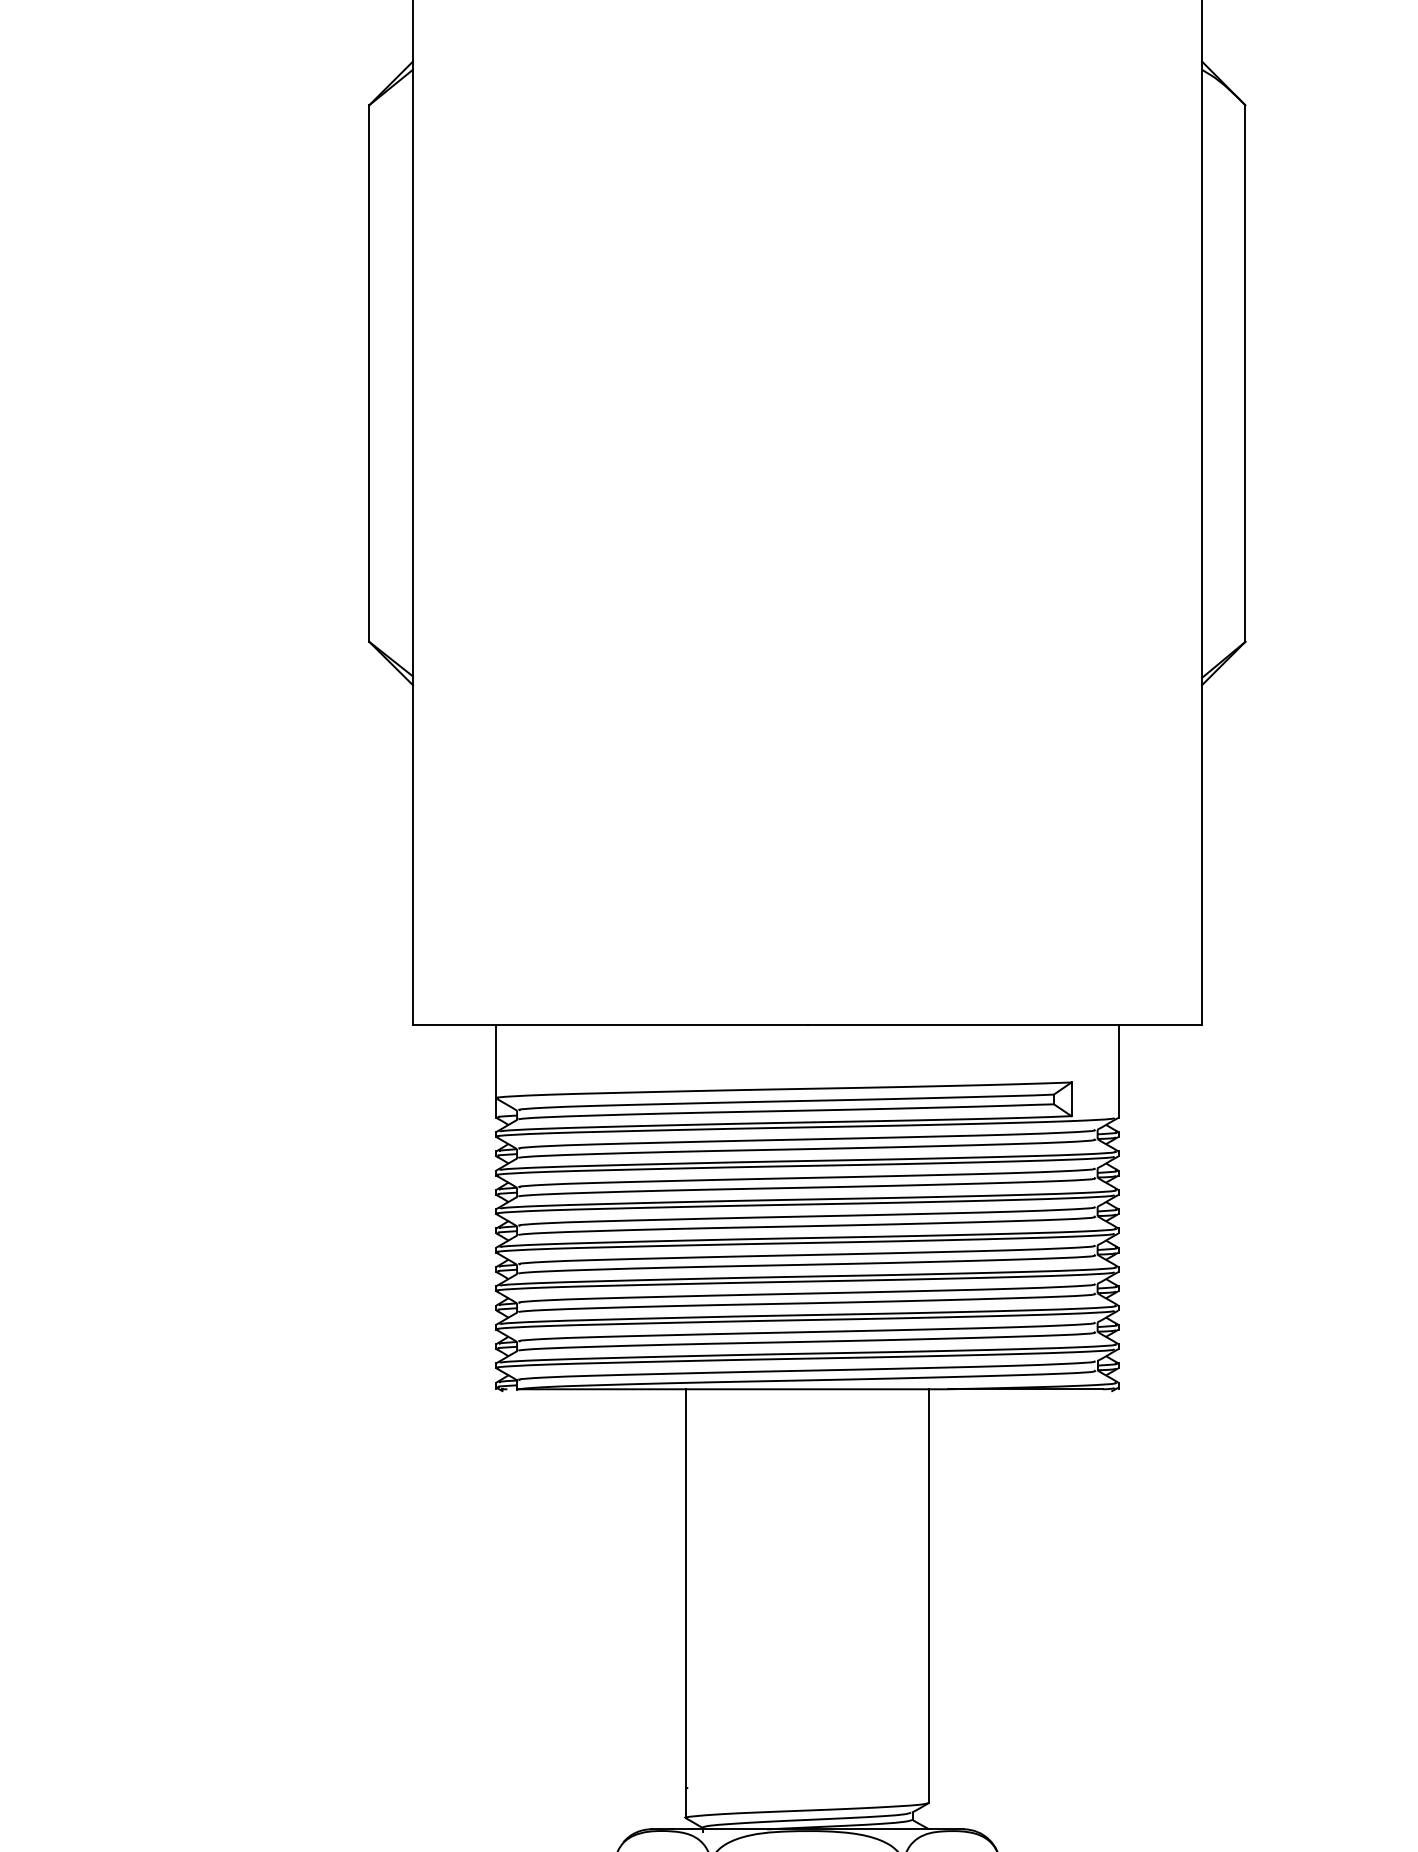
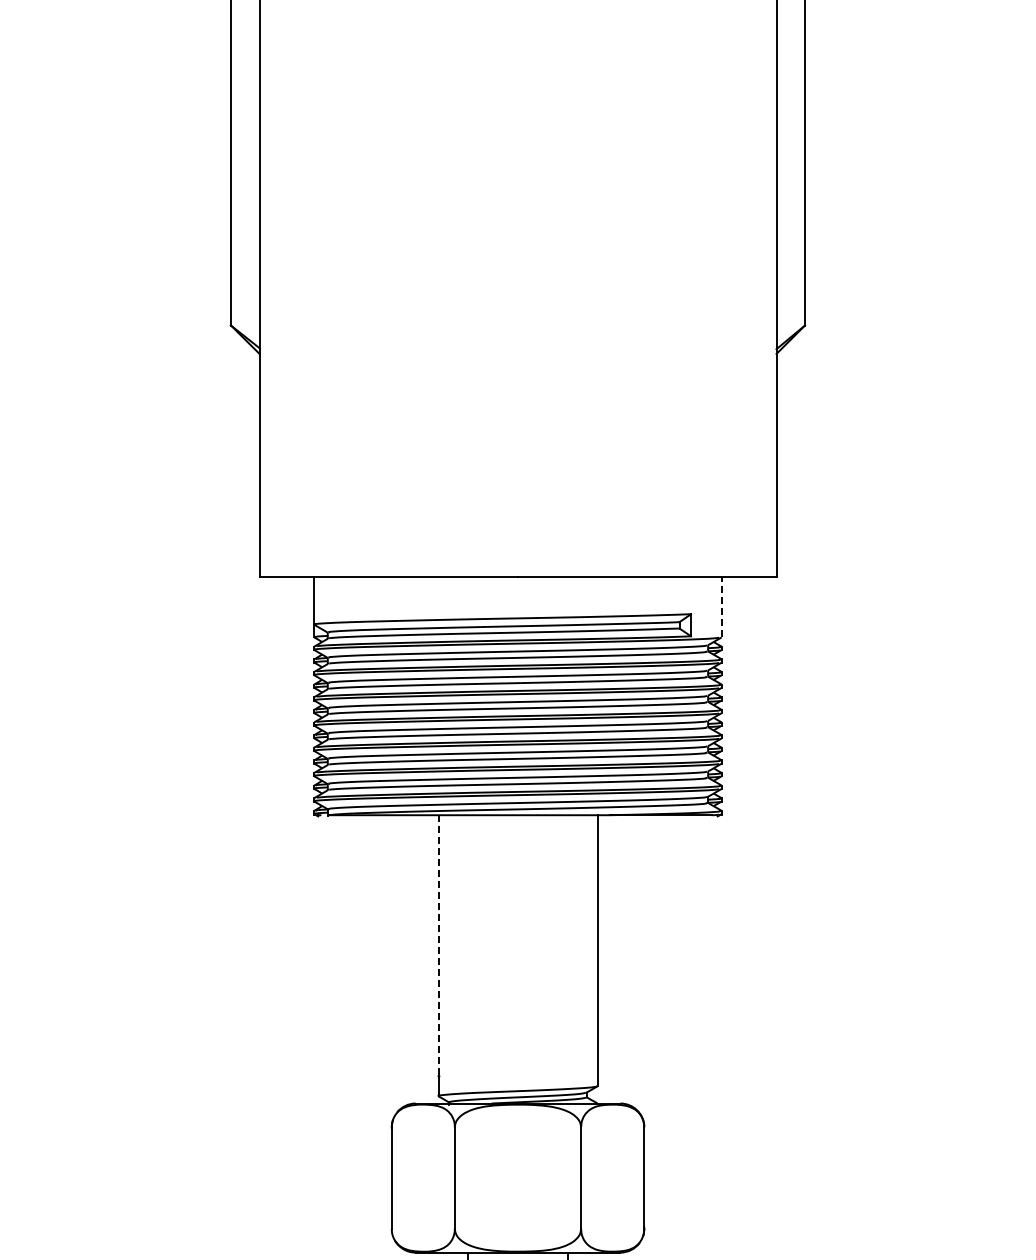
line: (1118, 1070) -> (721, 606), solid -> dashed
line: (686, 1588) -> (438, 945), solid -> dashed

